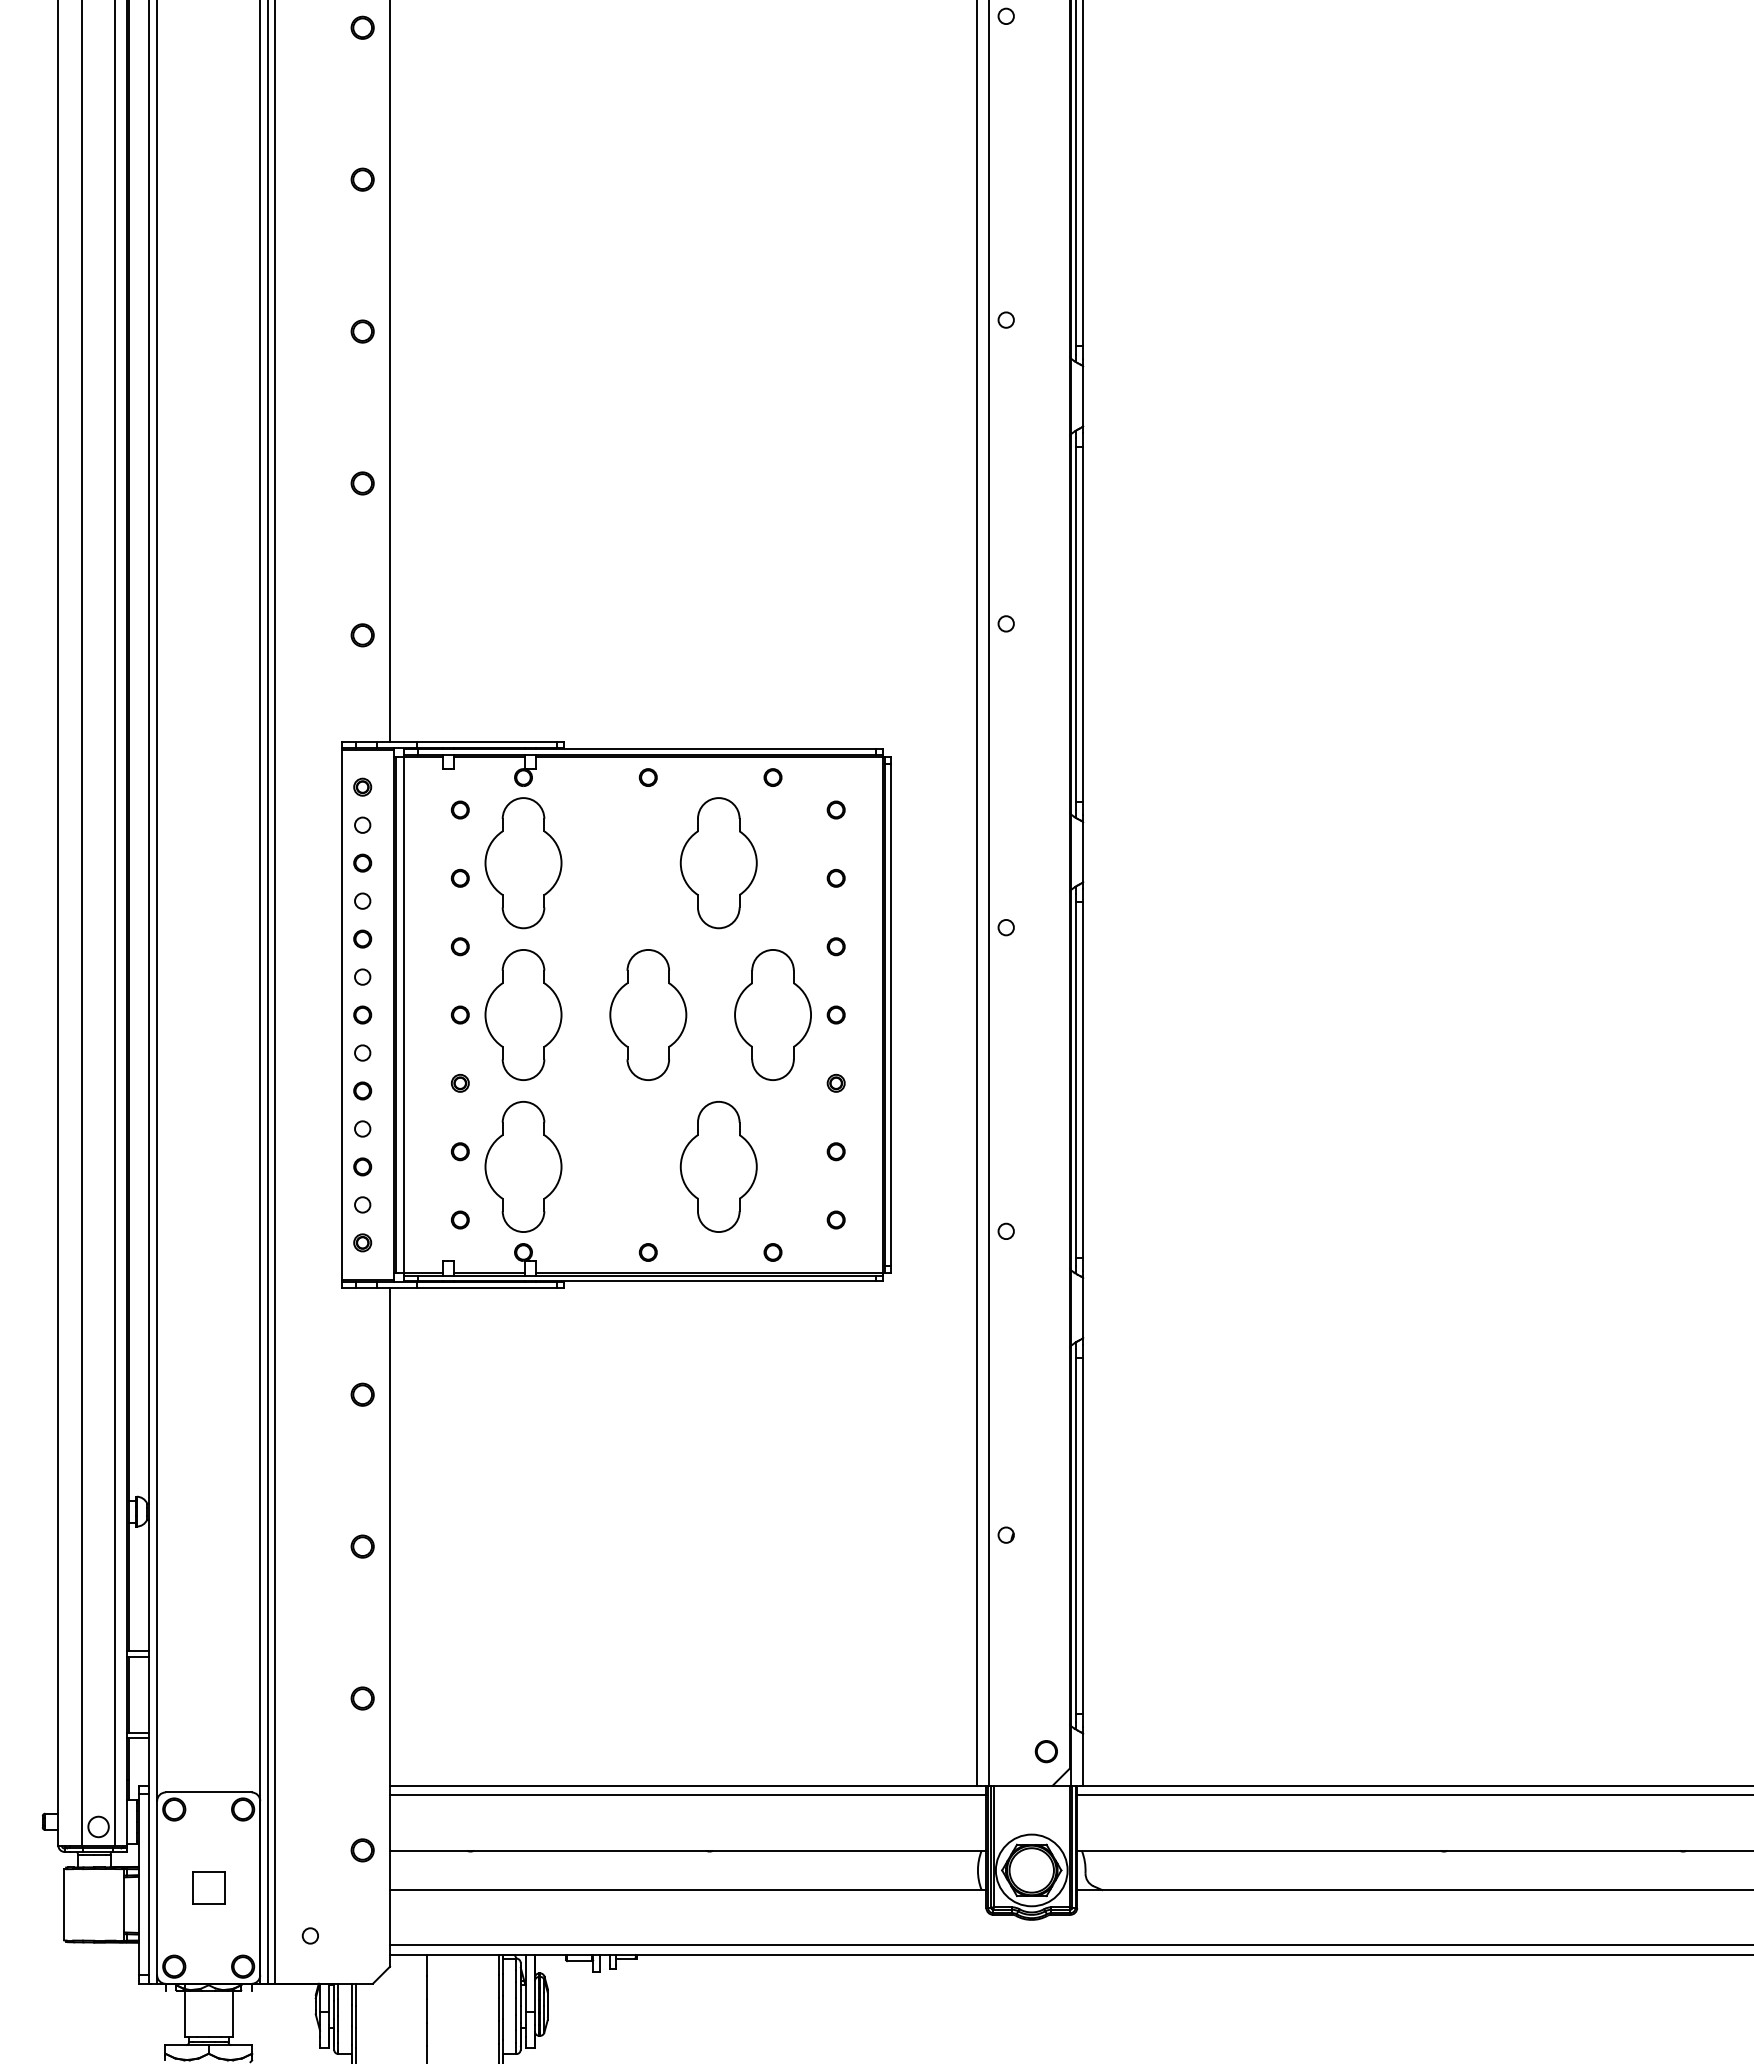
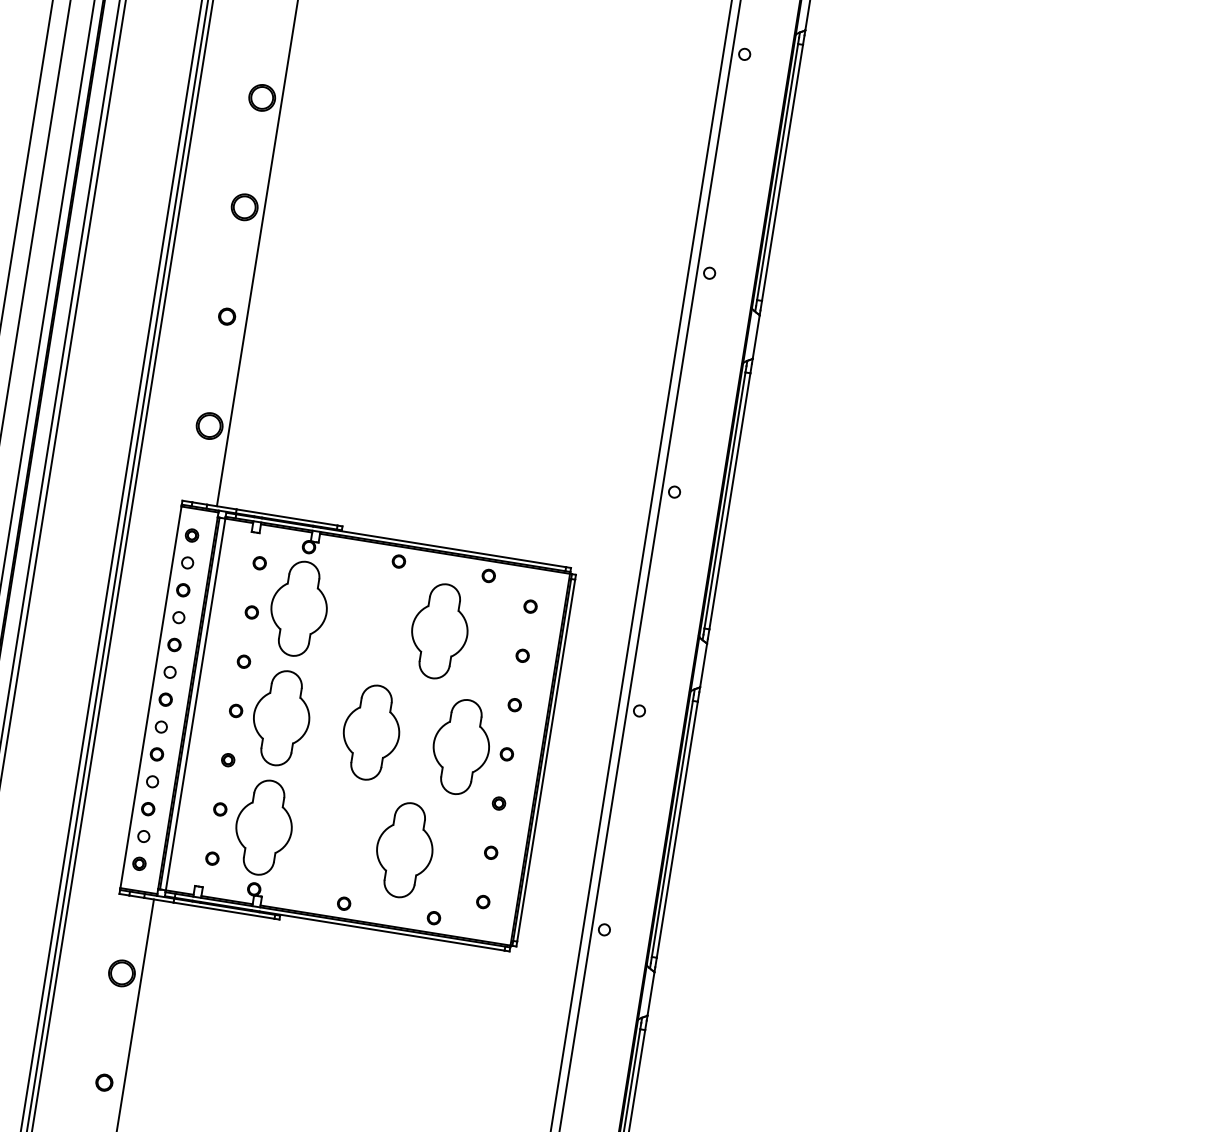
part: (362, 179) -> (262, 97), size x1.6
part: (362, 331) -> (244, 207), size x1.6
part: (362, 635) -> (209, 426), size x1.6
part: (362, 1394) -> (121, 973), size x1.6

